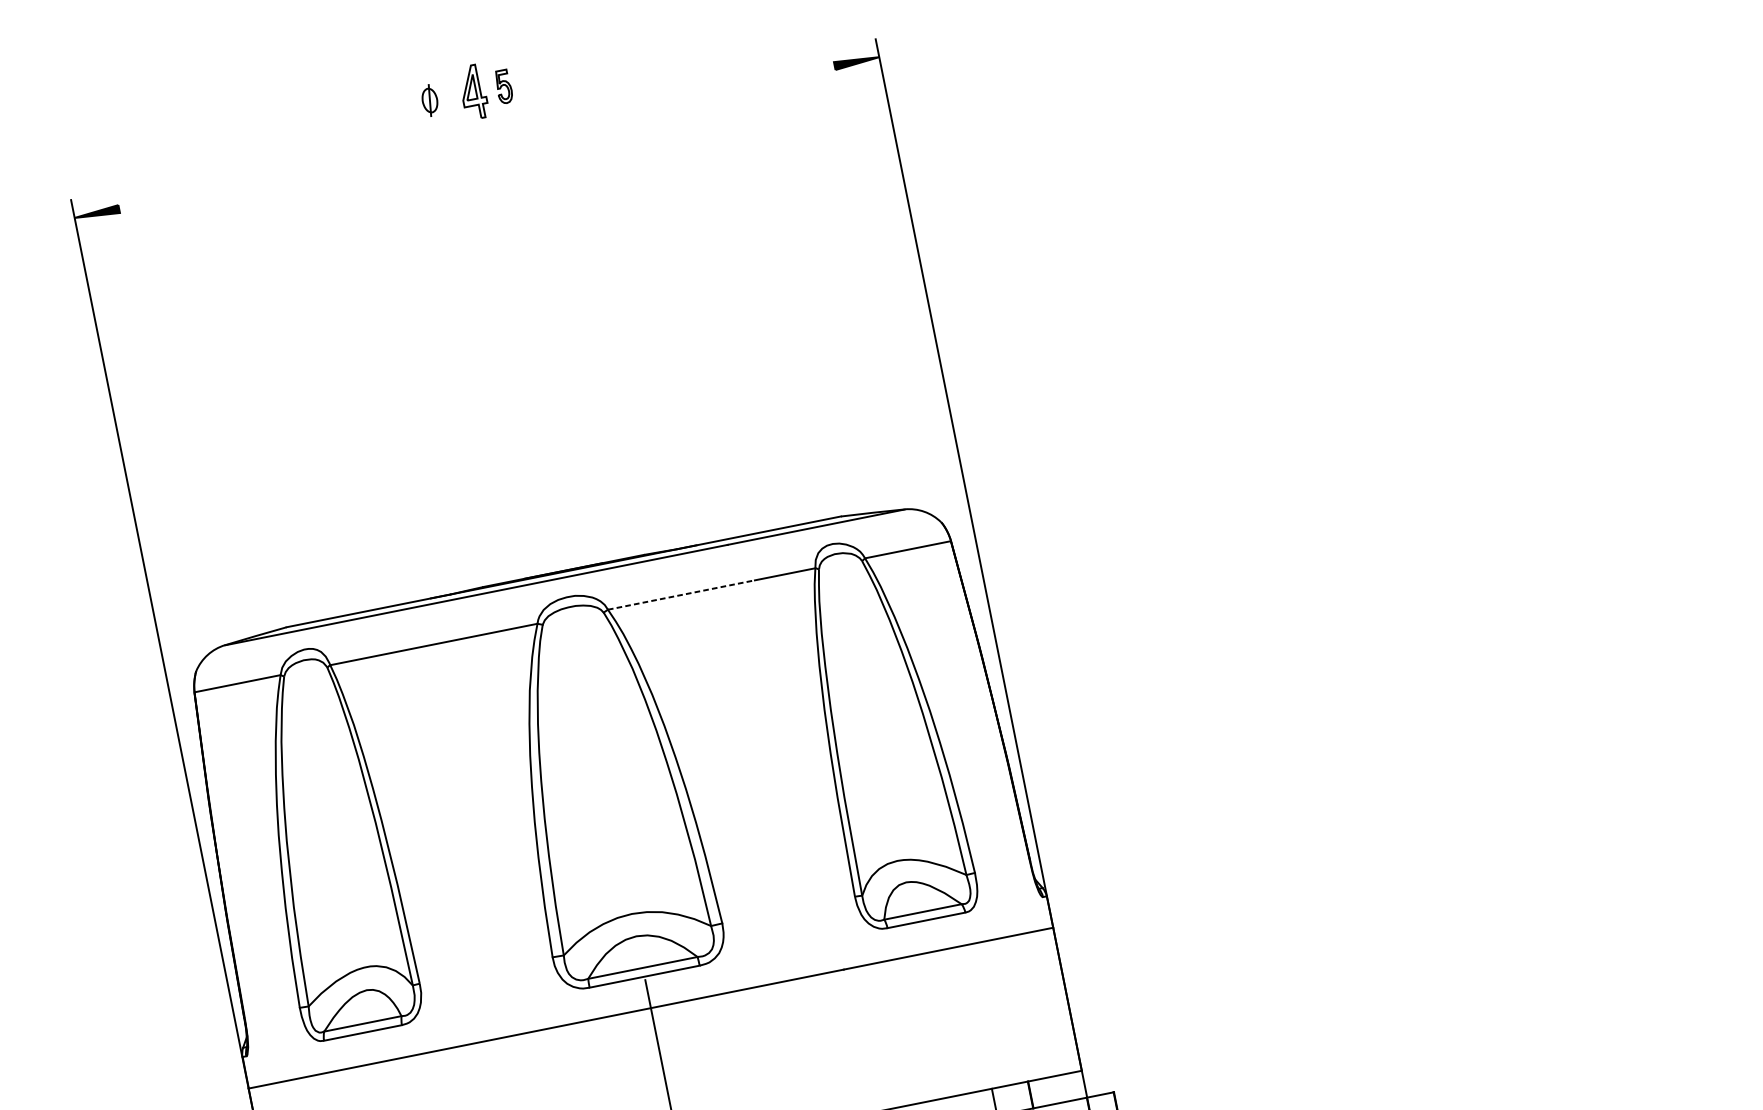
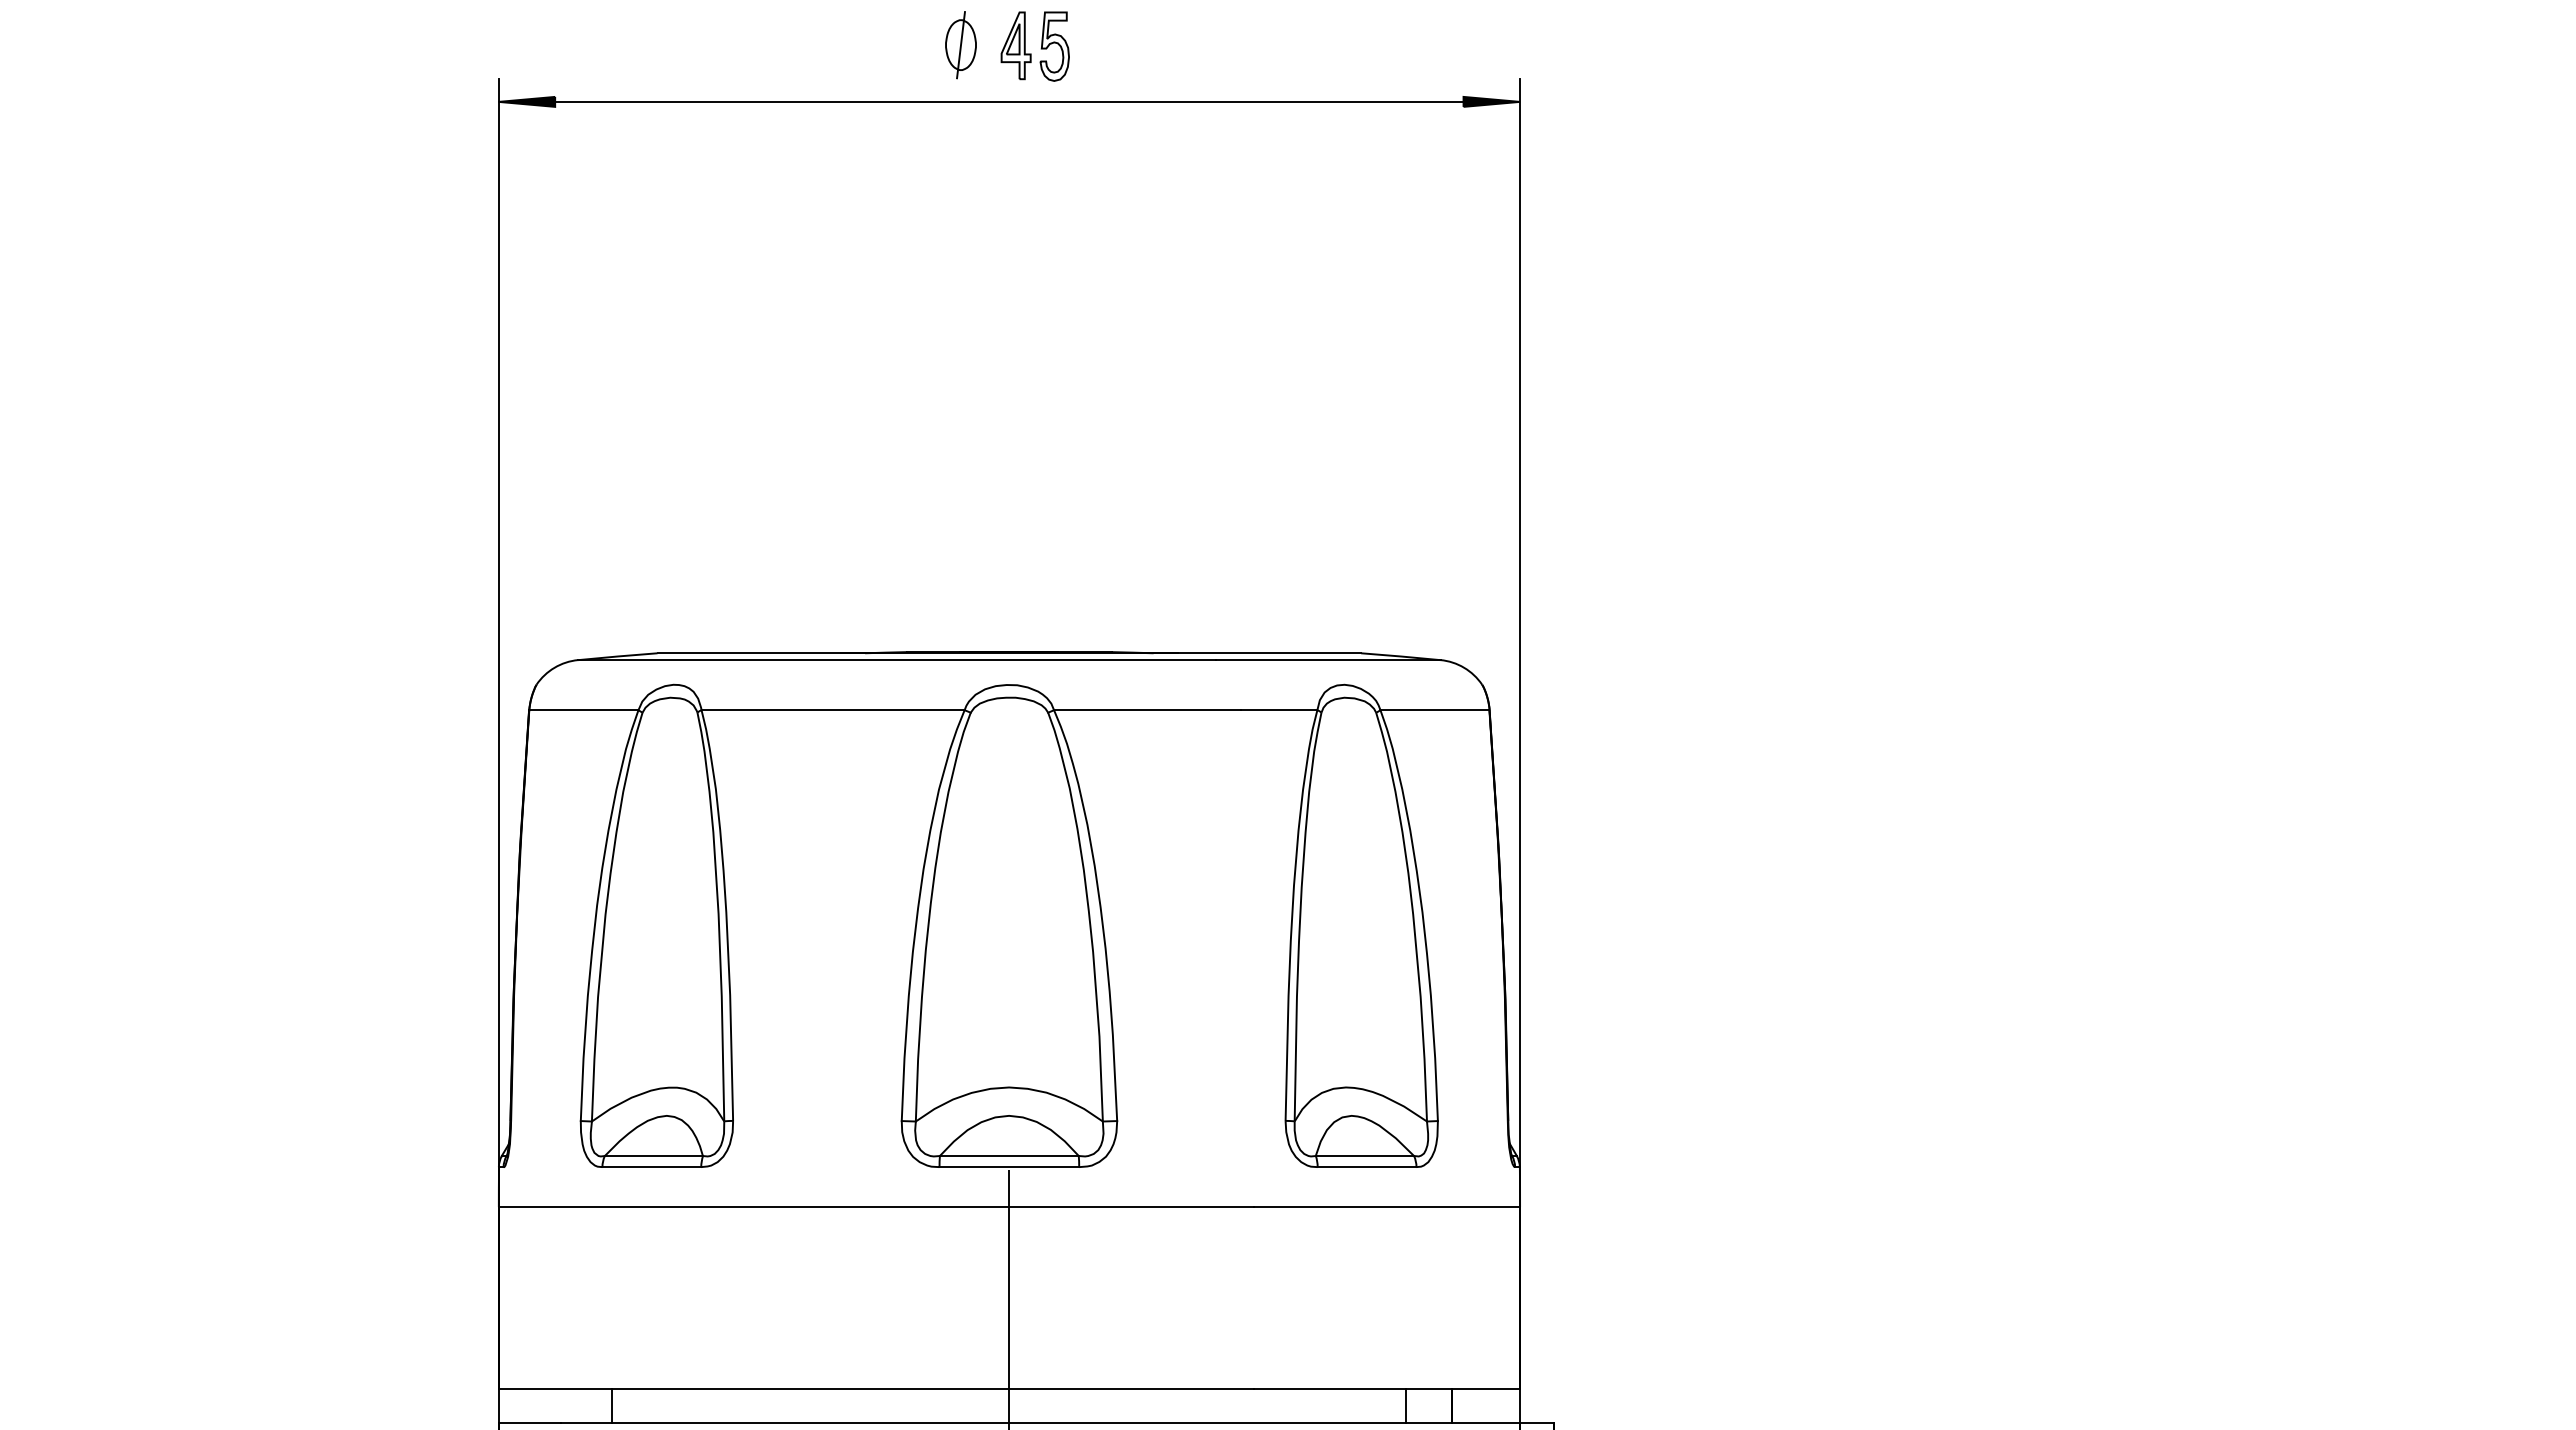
part: (503, 86) -> (1054, 46), size x1.67
part: (429, 100) -> (960, 45), size x1.67
line: (477, 137) -> (1009, 101), added
line: (681, 595) -> (1147, 710), dashed -> solid

